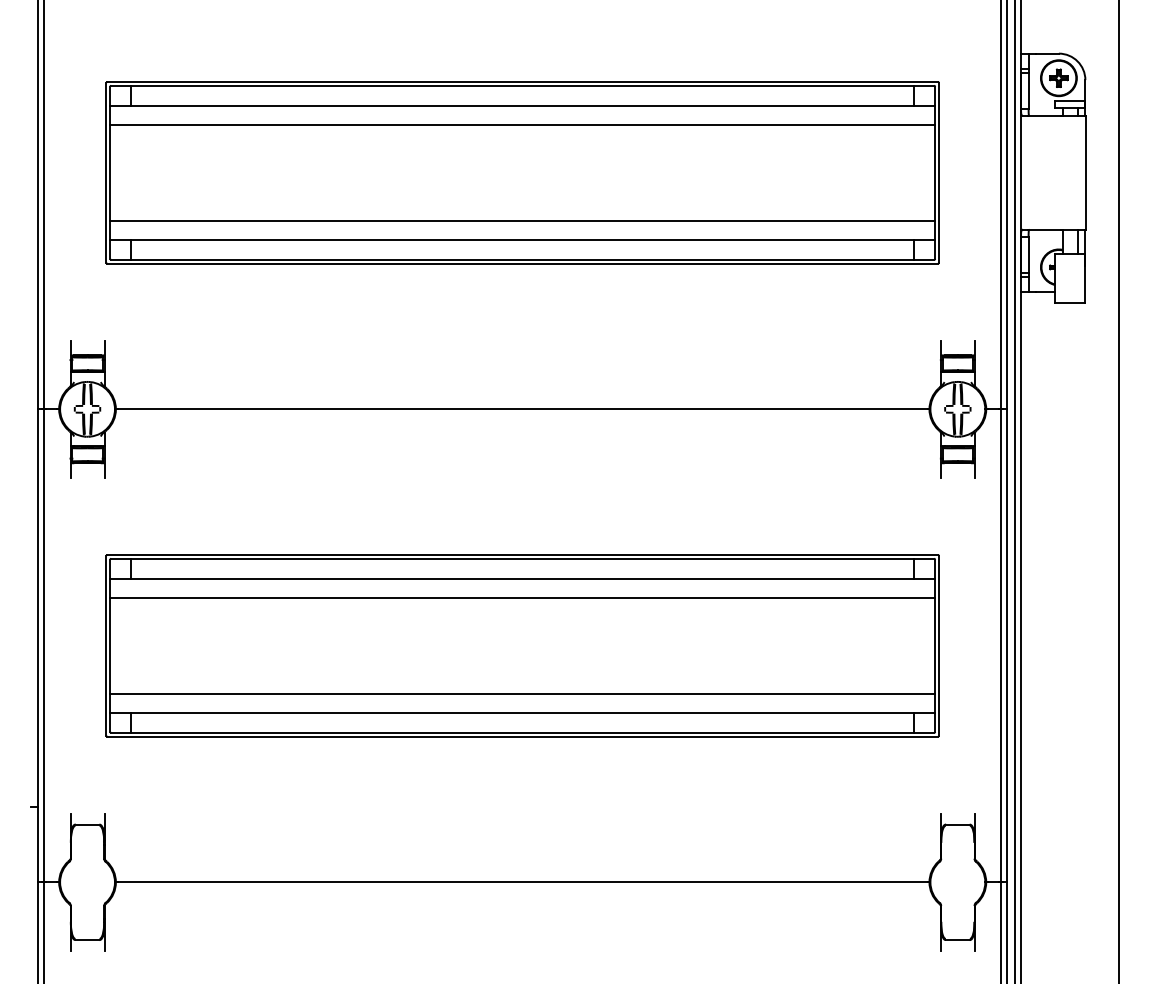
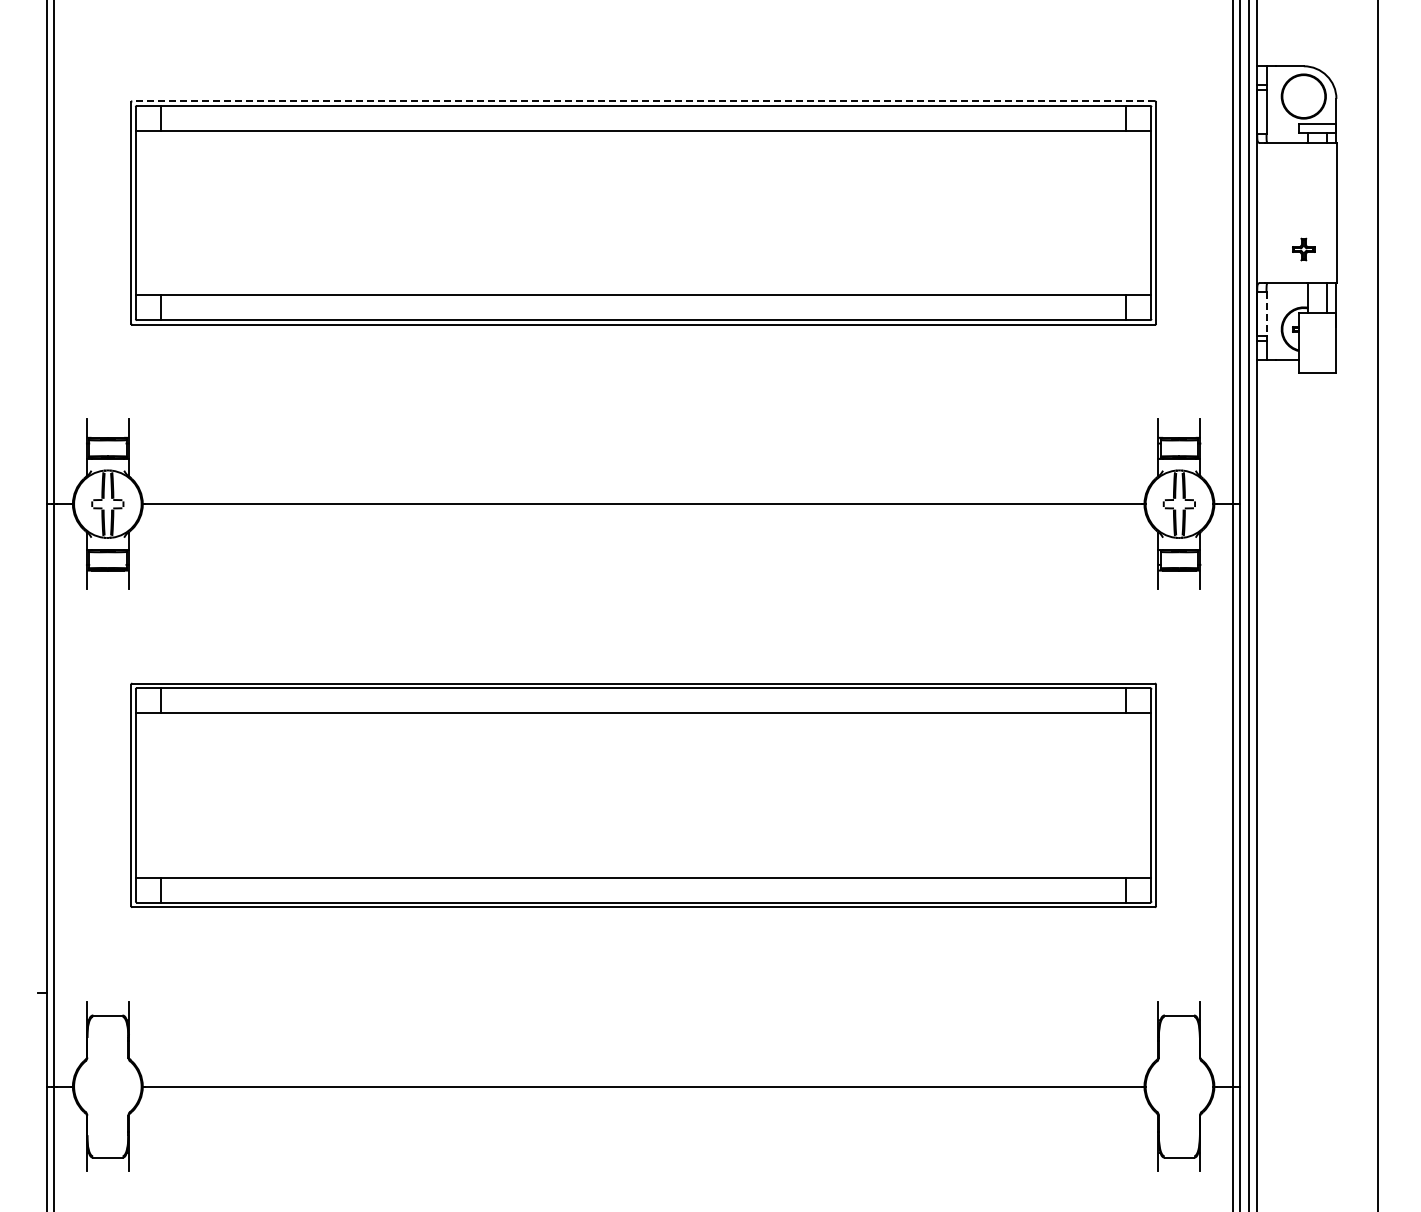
part: (1058, 78) -> (1303, 249), moved
line: (522, 82) -> (643, 101), solid -> dashed
line: (522, 124) -> (643, 153), removed
line: (522, 221) -> (643, 272), removed
line: (1028, 255) -> (1266, 314), solid -> dashed
line: (522, 597) -> (643, 736), removed
line: (522, 693) -> (643, 854), removed

